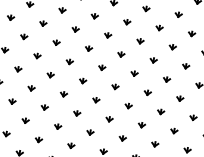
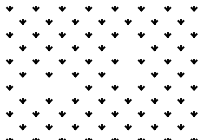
part: (165, 79) -> (127, 48), removed
part: (44, 107) -> (35, 87), removed
part: (160, 111) -> (127, 74), removed
part: (76, 112) -> (61, 87), removed

